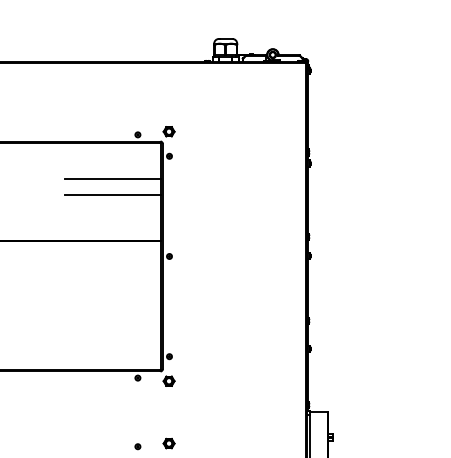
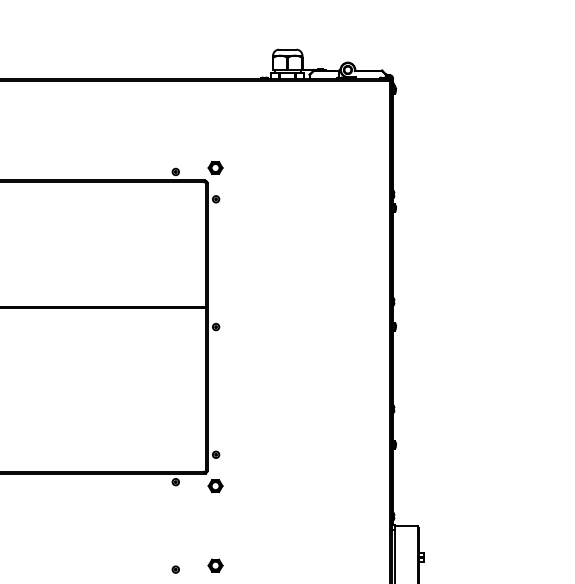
line: (112, 179) -> (143, 228), removed
line: (112, 195) -> (143, 249), removed

